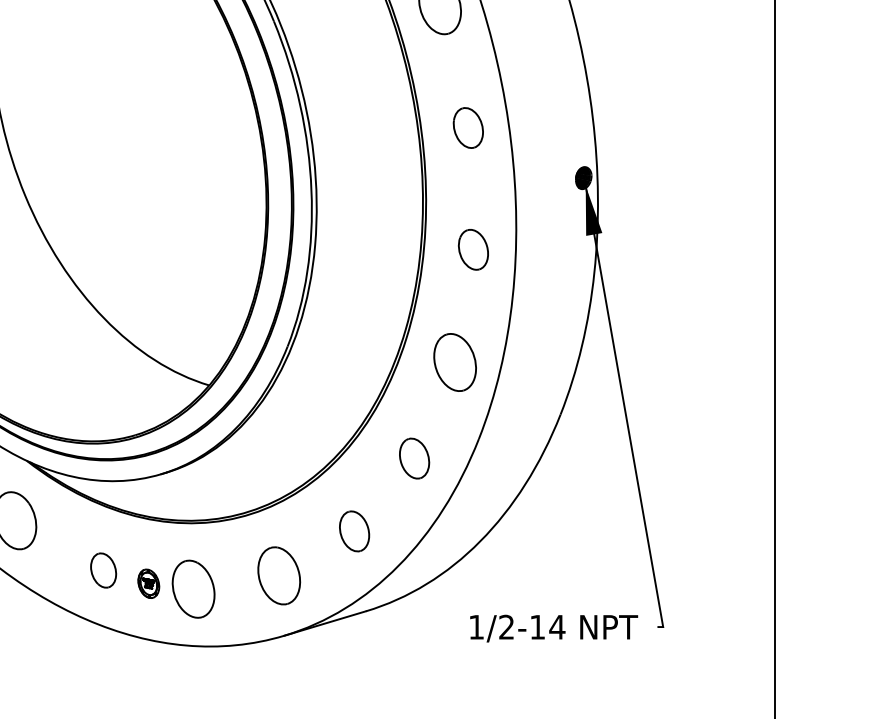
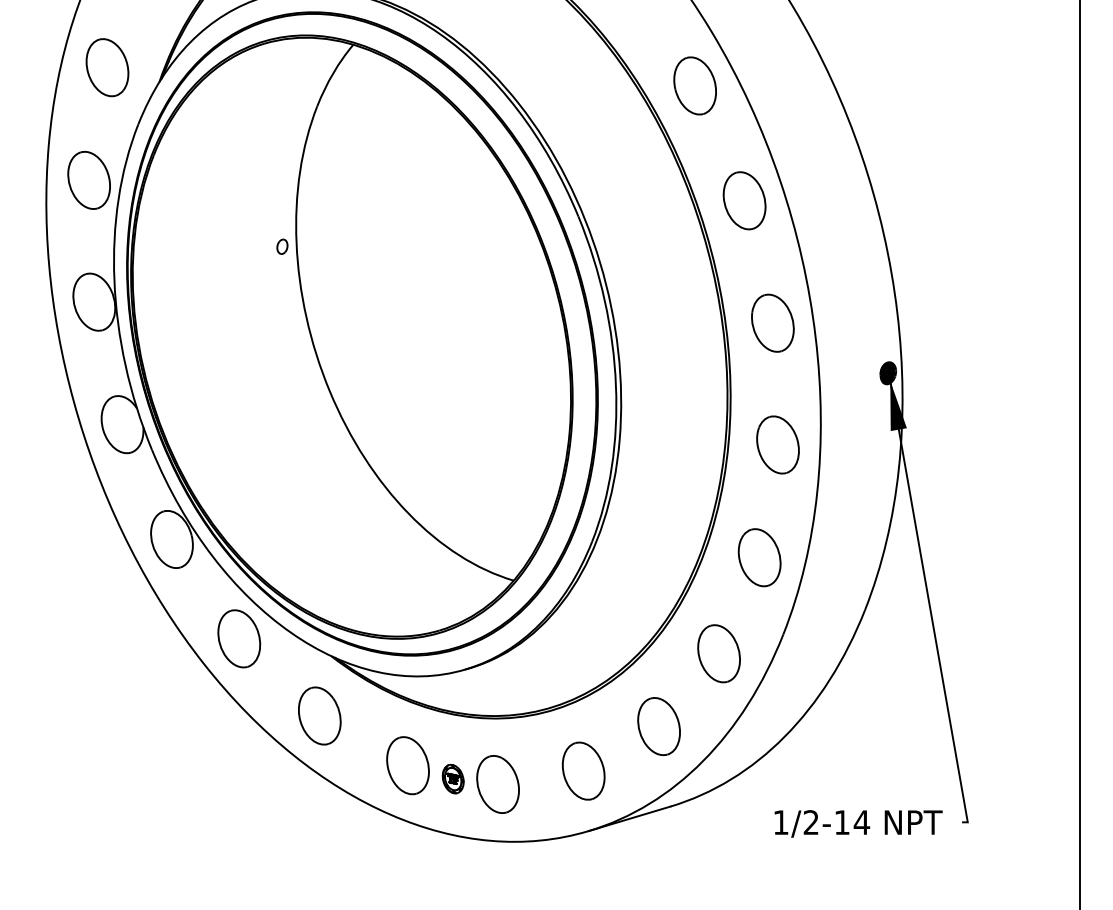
part: (467, 127) -> (772, 322), size x1.43
part: (472, 249) -> (777, 444), size x1.43
part: (413, 458) -> (718, 653), size x1.43
part: (354, 531) -> (658, 726), size x1.43
part: (103, 570) -> (407, 765), size x1.67

